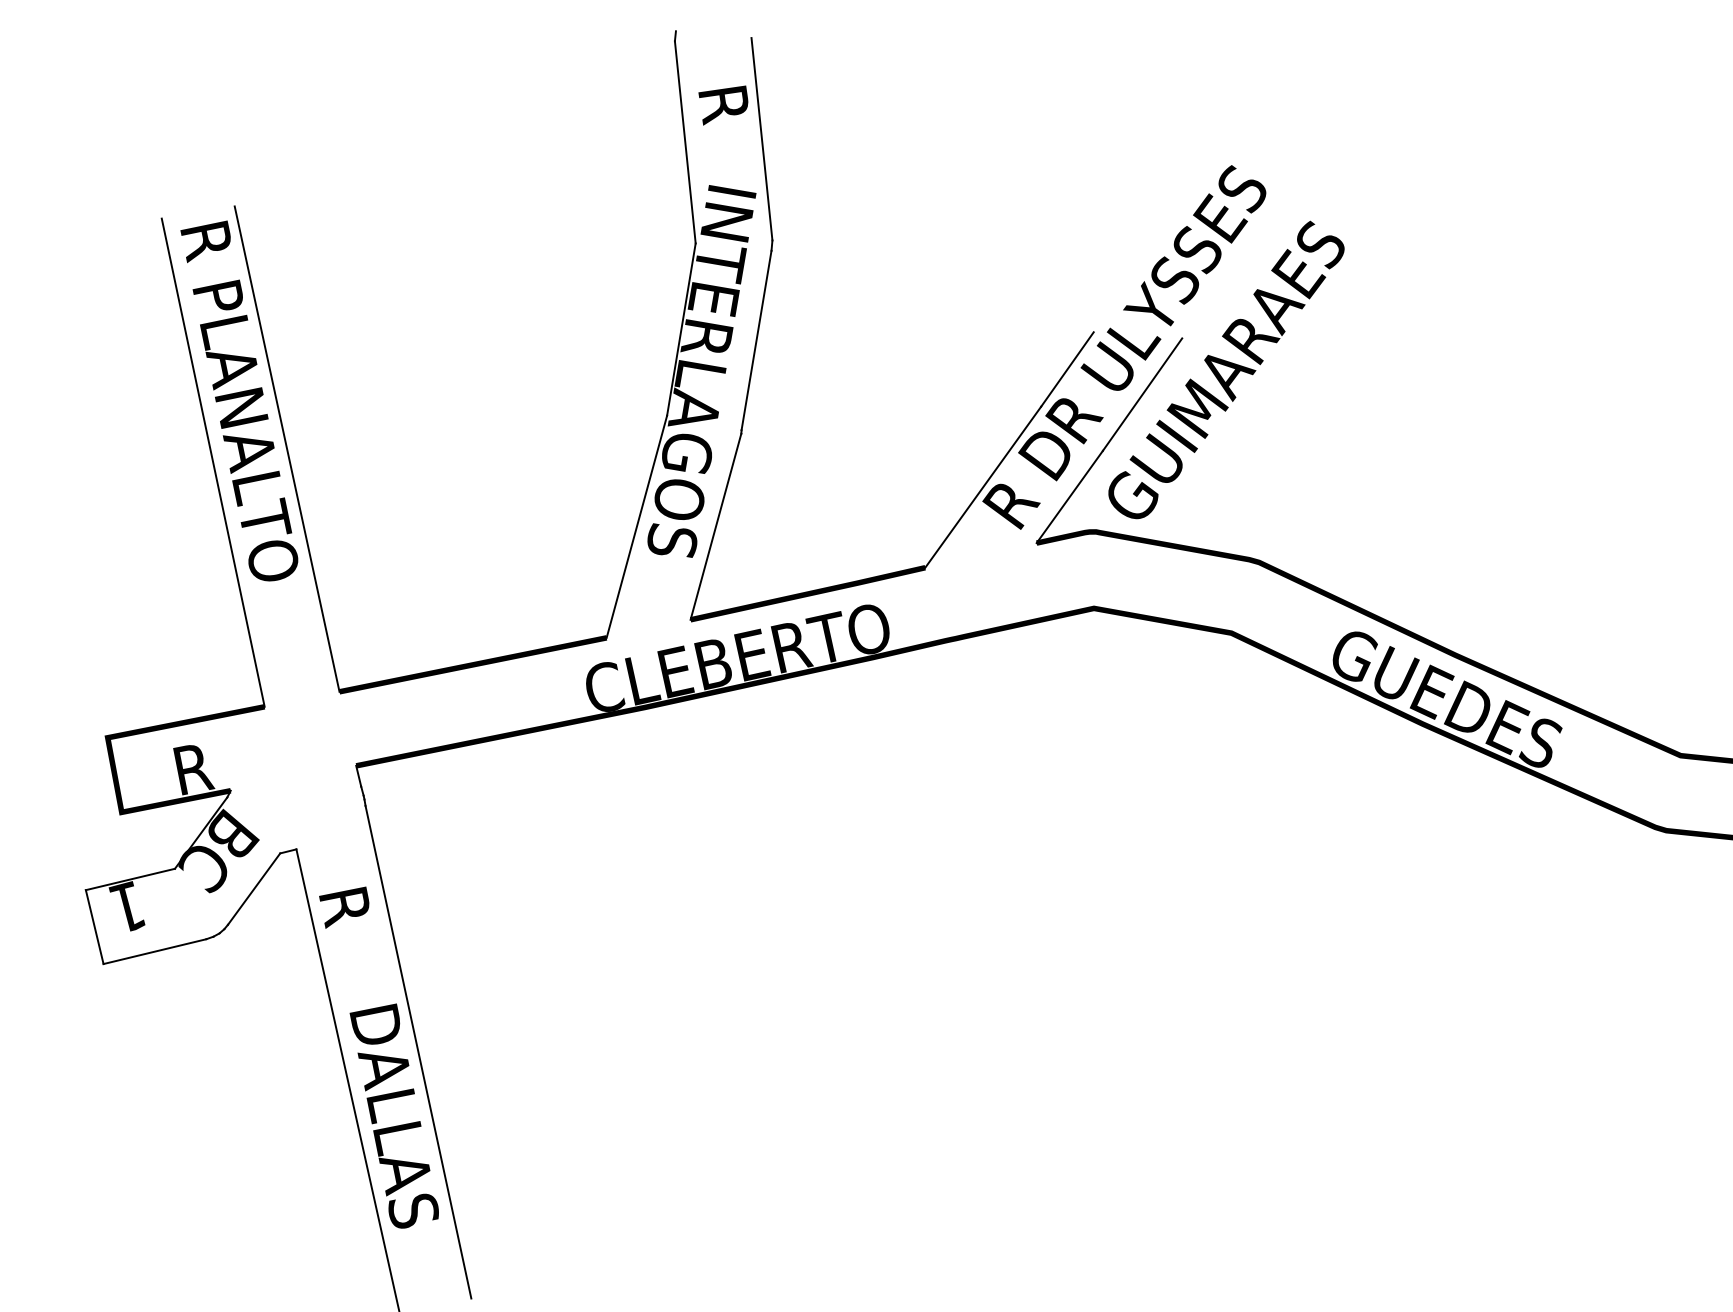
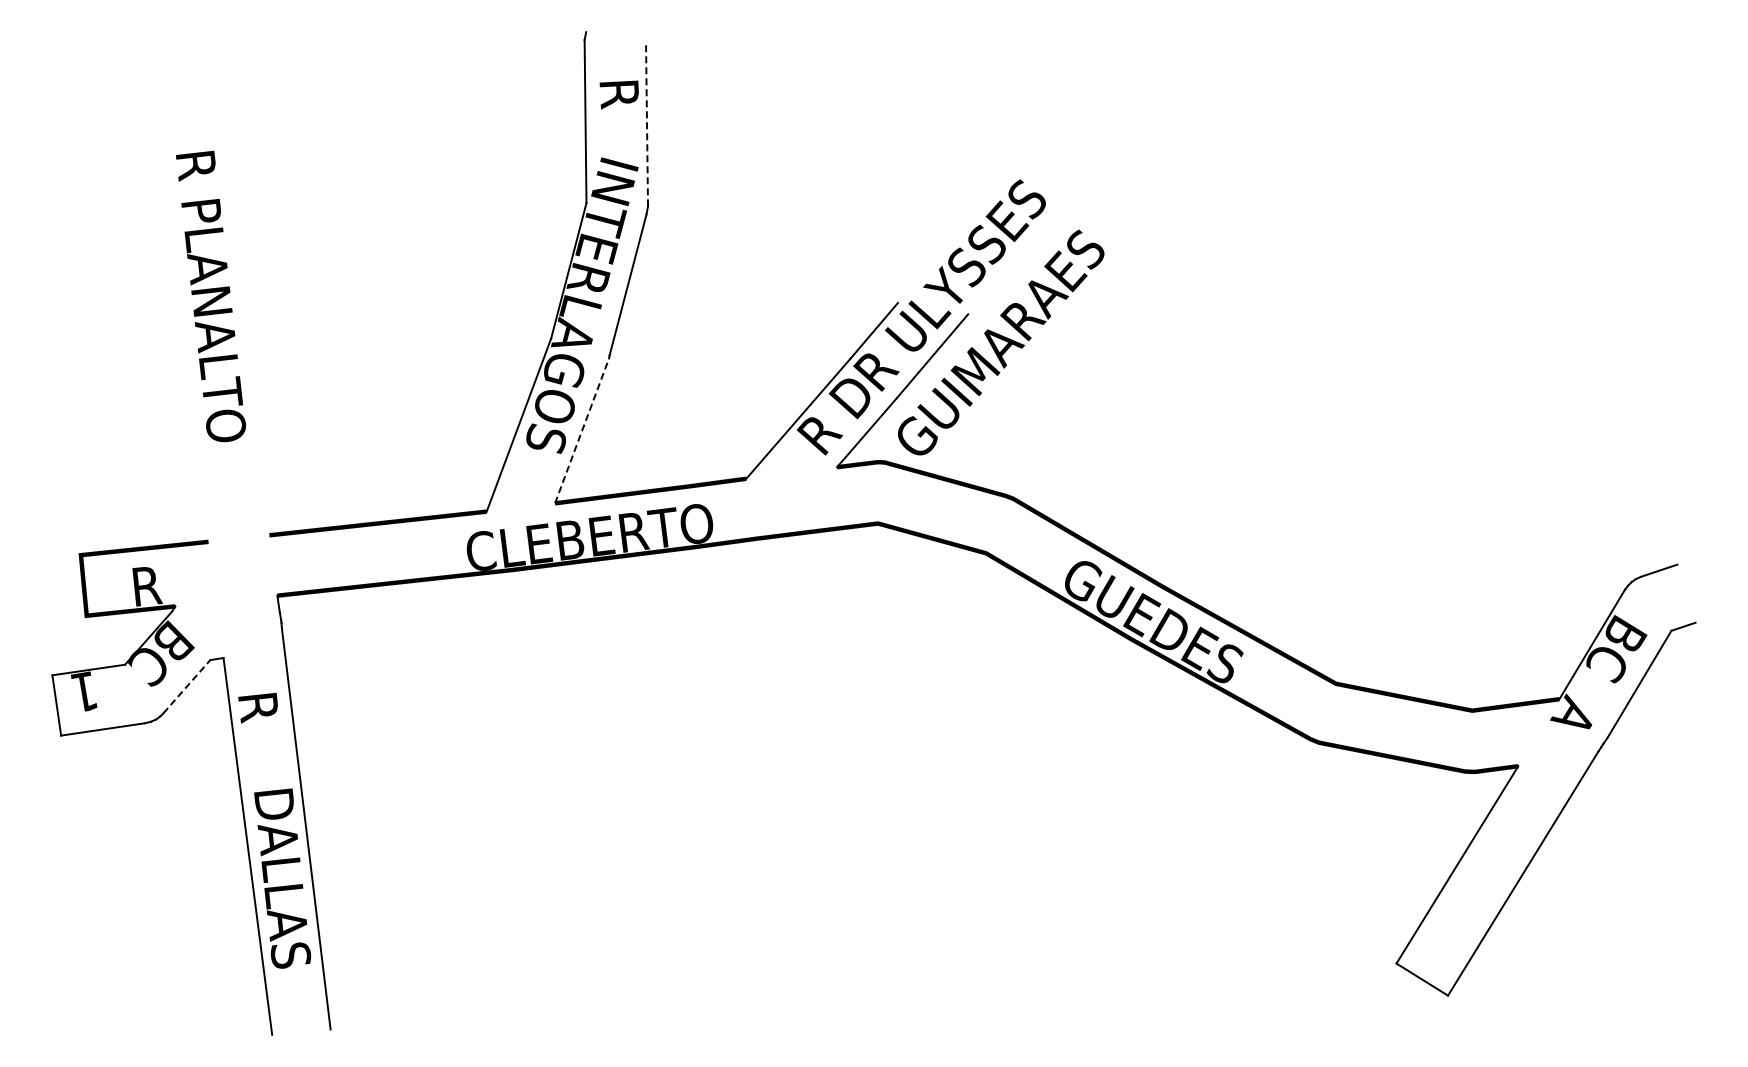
line: (762, 138) -> (647, 124), solid -> dashed
line: (287, 448) -> (245, 337), removed
line: (212, 461) -> (184, 342), removed
line: (716, 526) -> (582, 430), solid -> dashed
line: (254, 888) -> (187, 686), solid -> dashed

